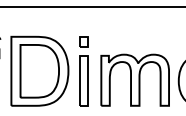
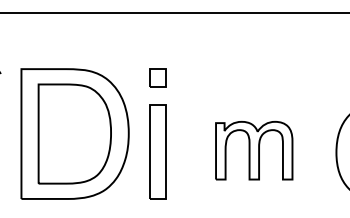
part: (134, 79) -> (253, 149), size x0.6

